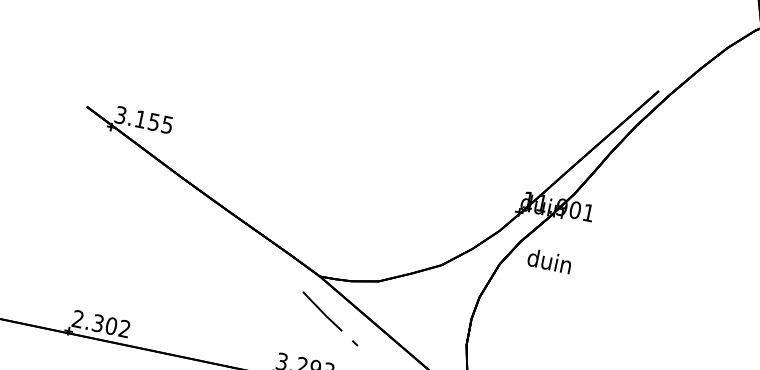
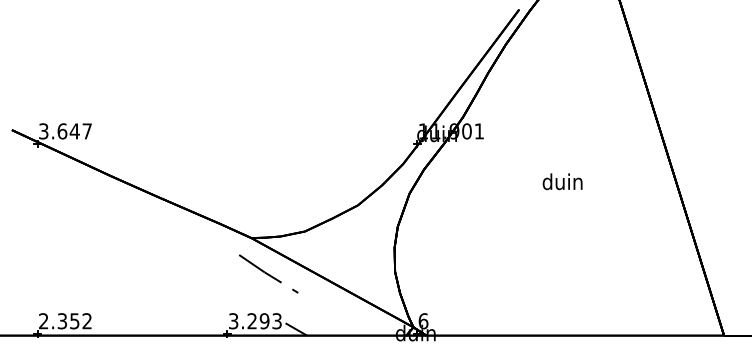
text: (153, 122) -> (74, 131), 3.155 -> 3.647
text: (549, 261) -> (562, 181), moved
text: (111, 326) -> (74, 321), 2.302 -> 2.352

